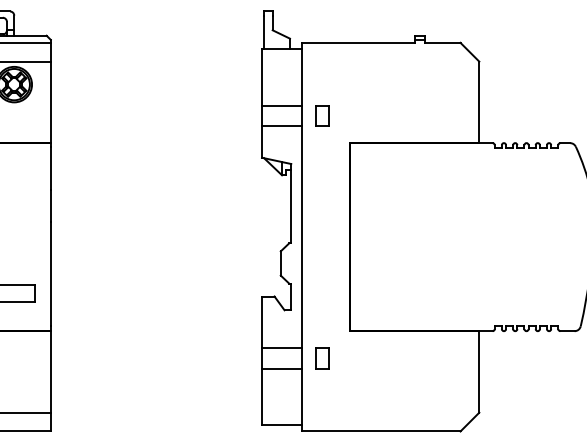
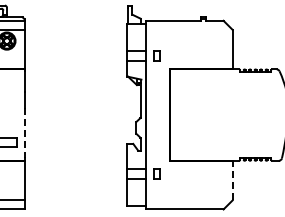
line: (50, 275) -> (24, 133), solid -> dashed
line: (478, 371) -> (232, 180), solid -> dashed

